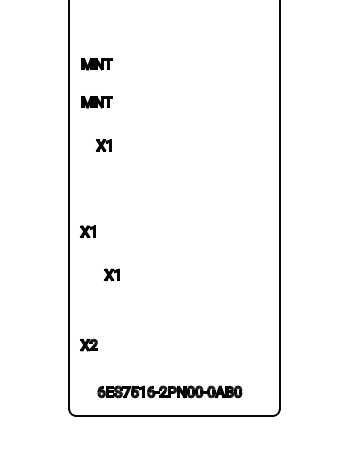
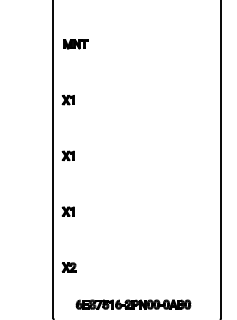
part: (96, 102) -> (75, 74), removed
part: (103, 145) -> (68, 100), moved
part: (87, 231) -> (68, 155), moved
part: (111, 274) -> (68, 211), moved

